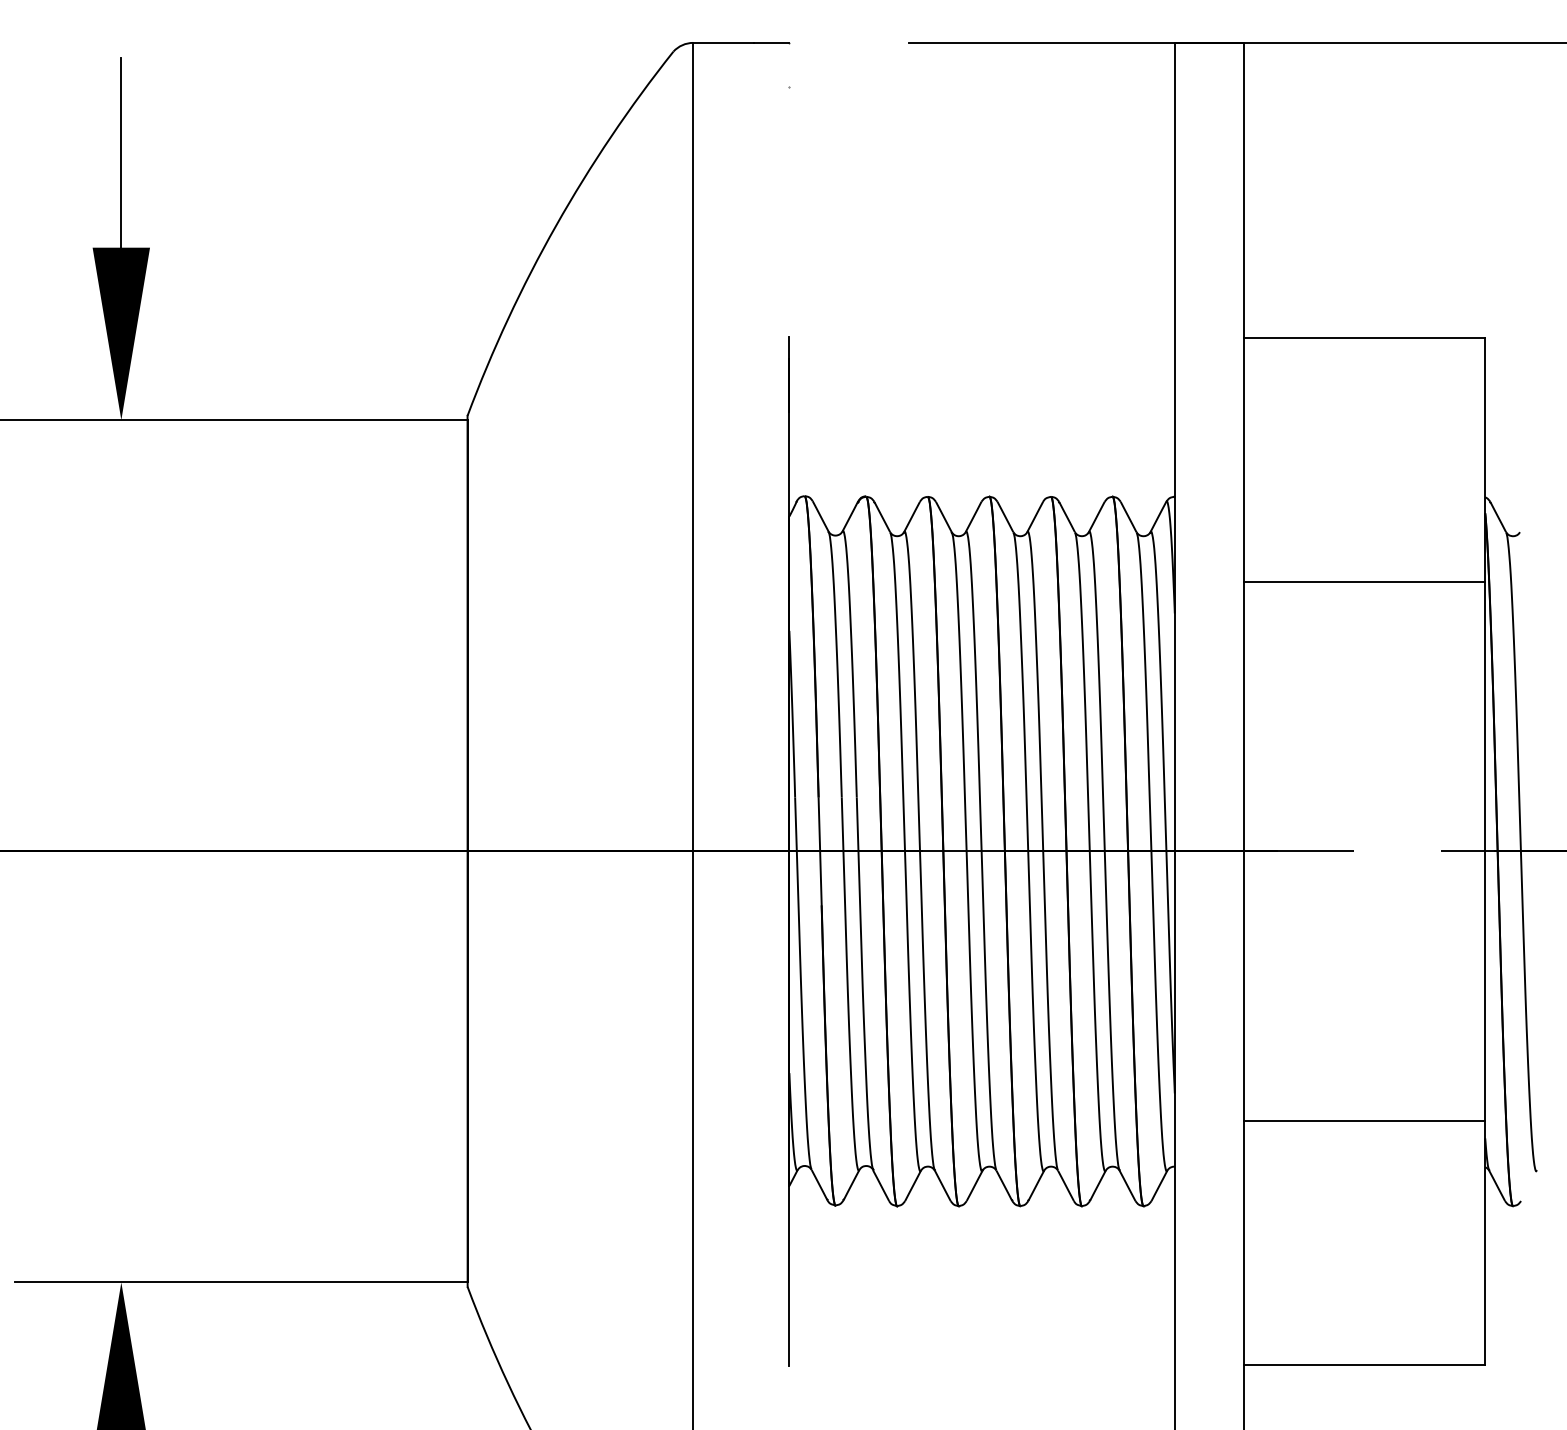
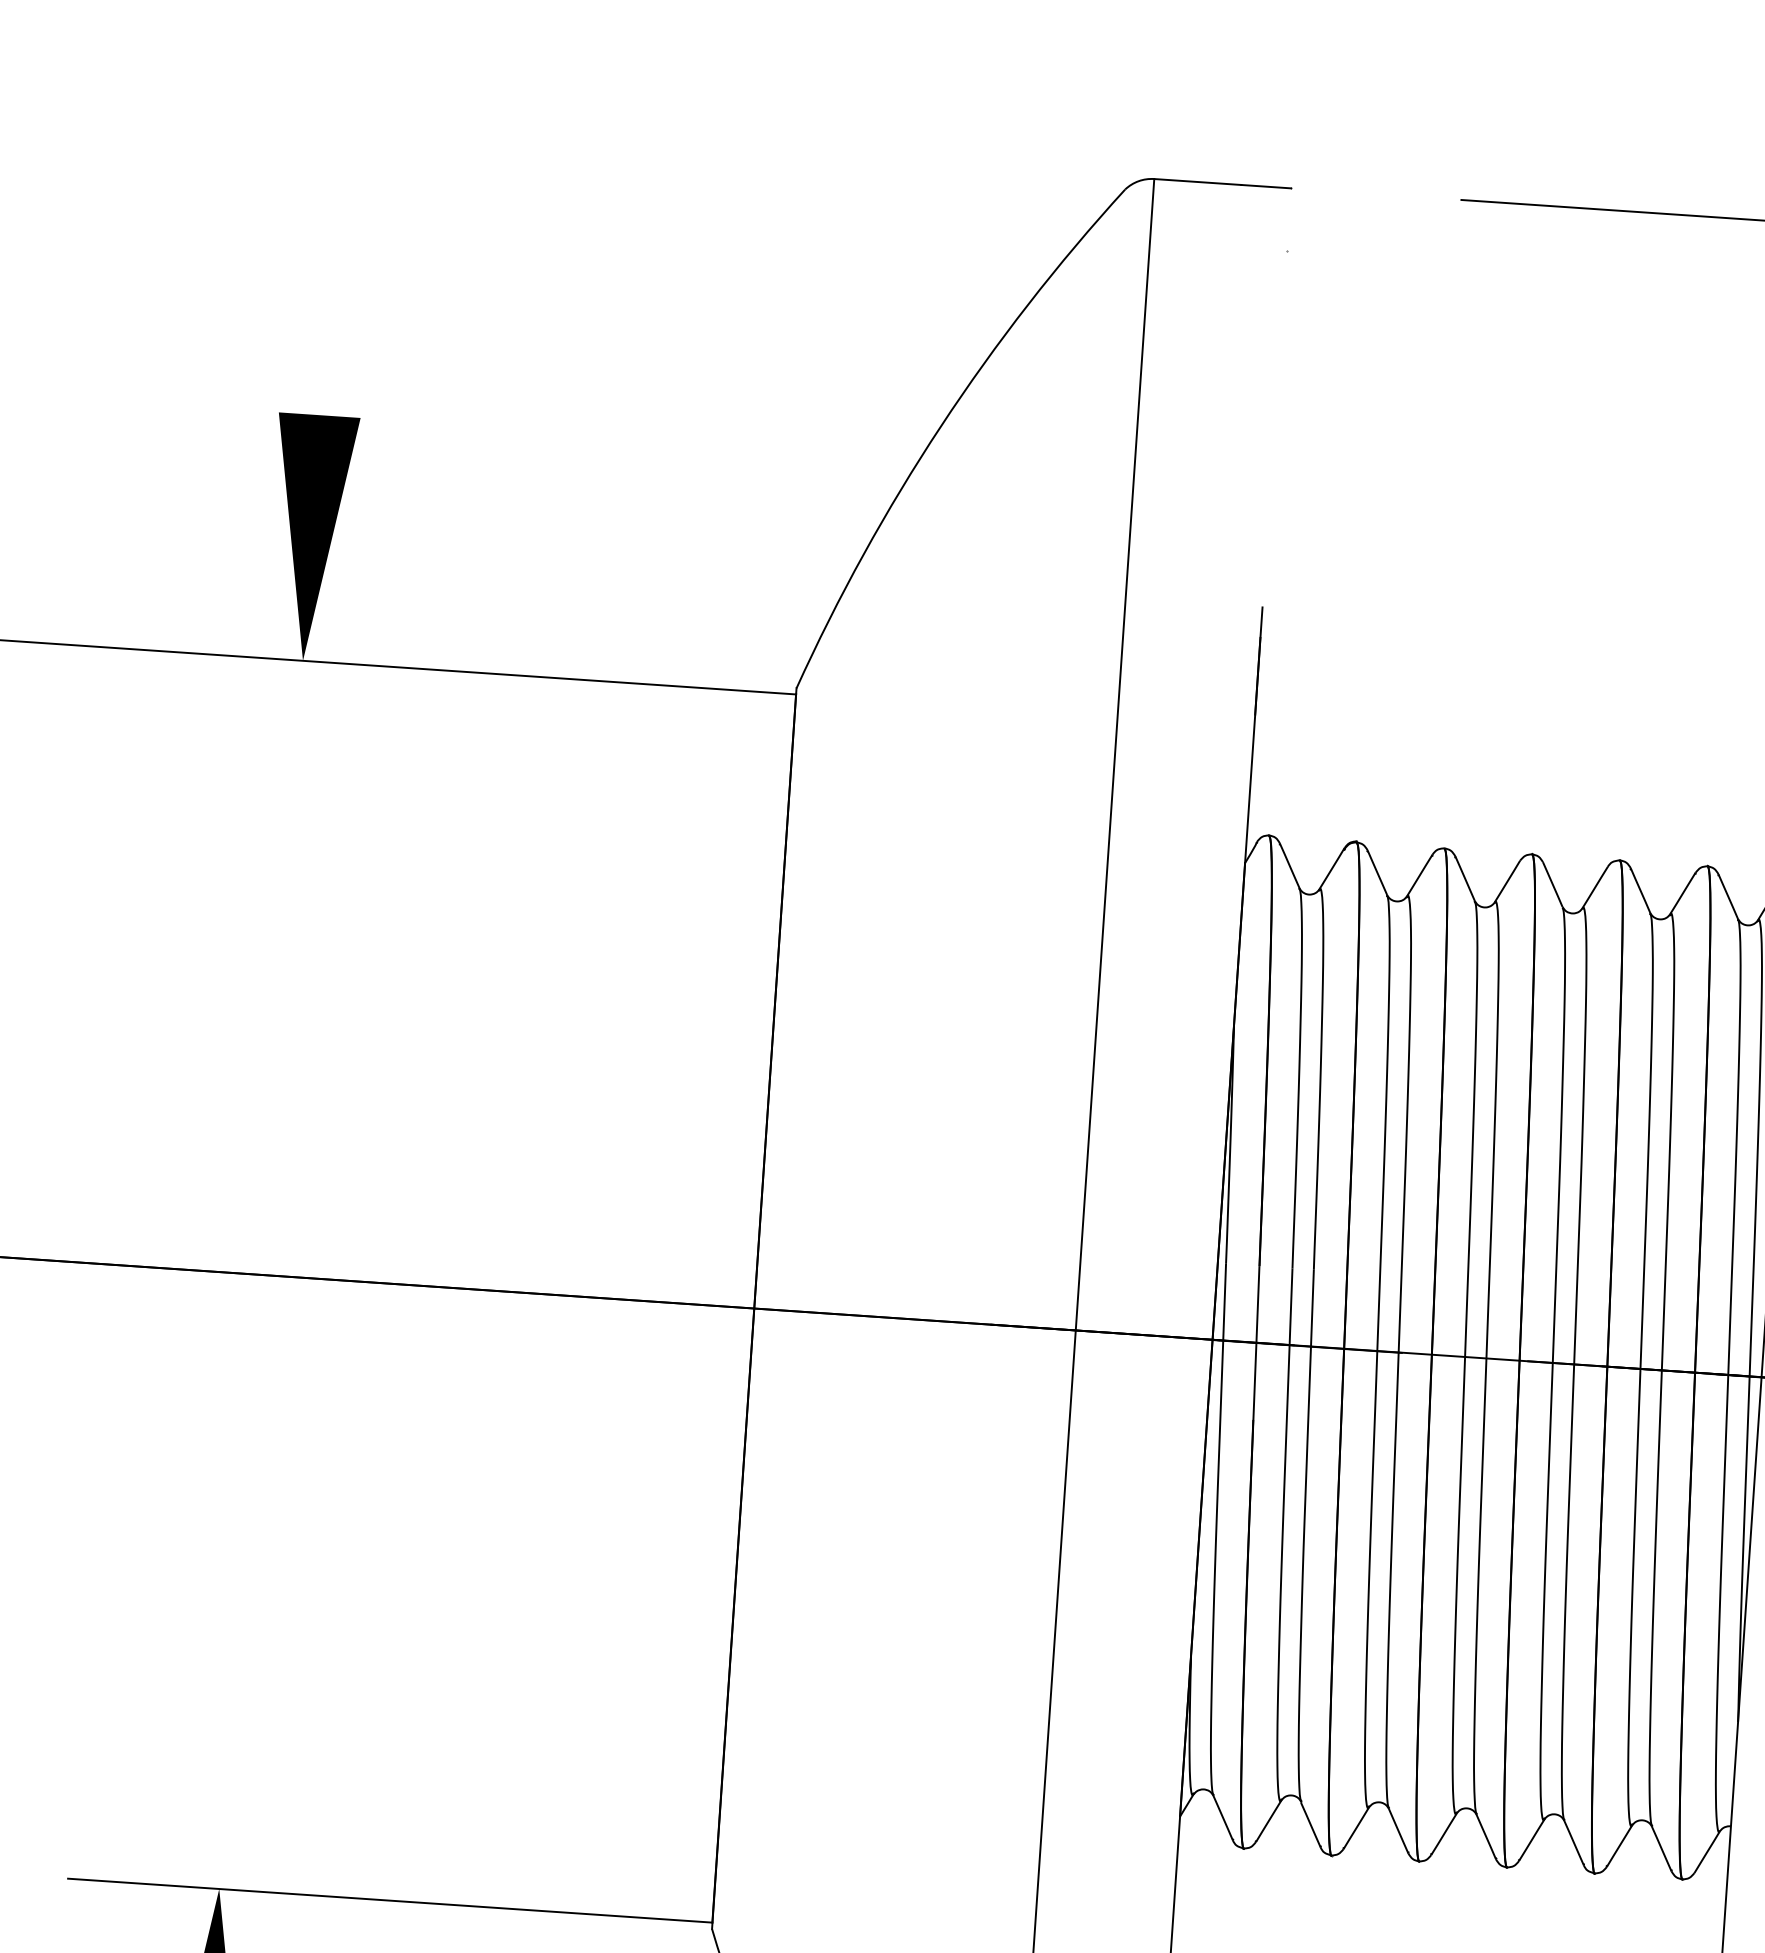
line: (121, 152) -> (329, 279), removed

